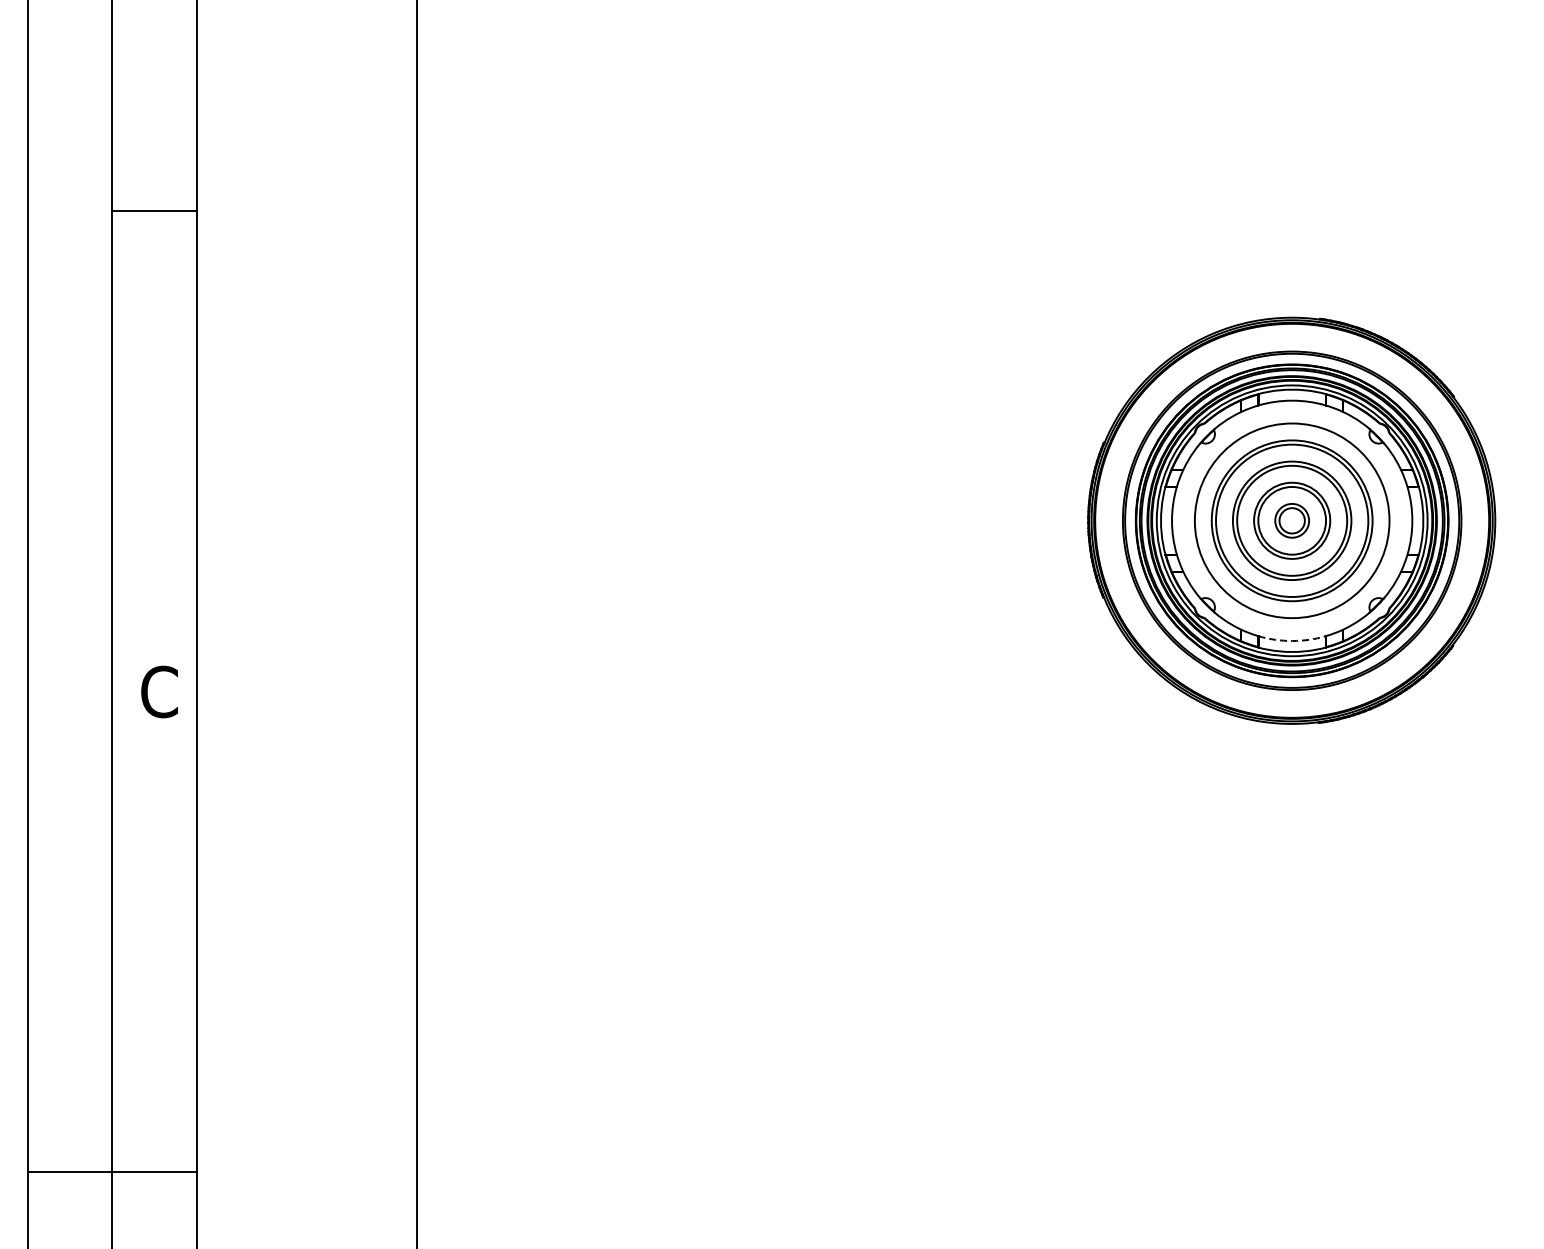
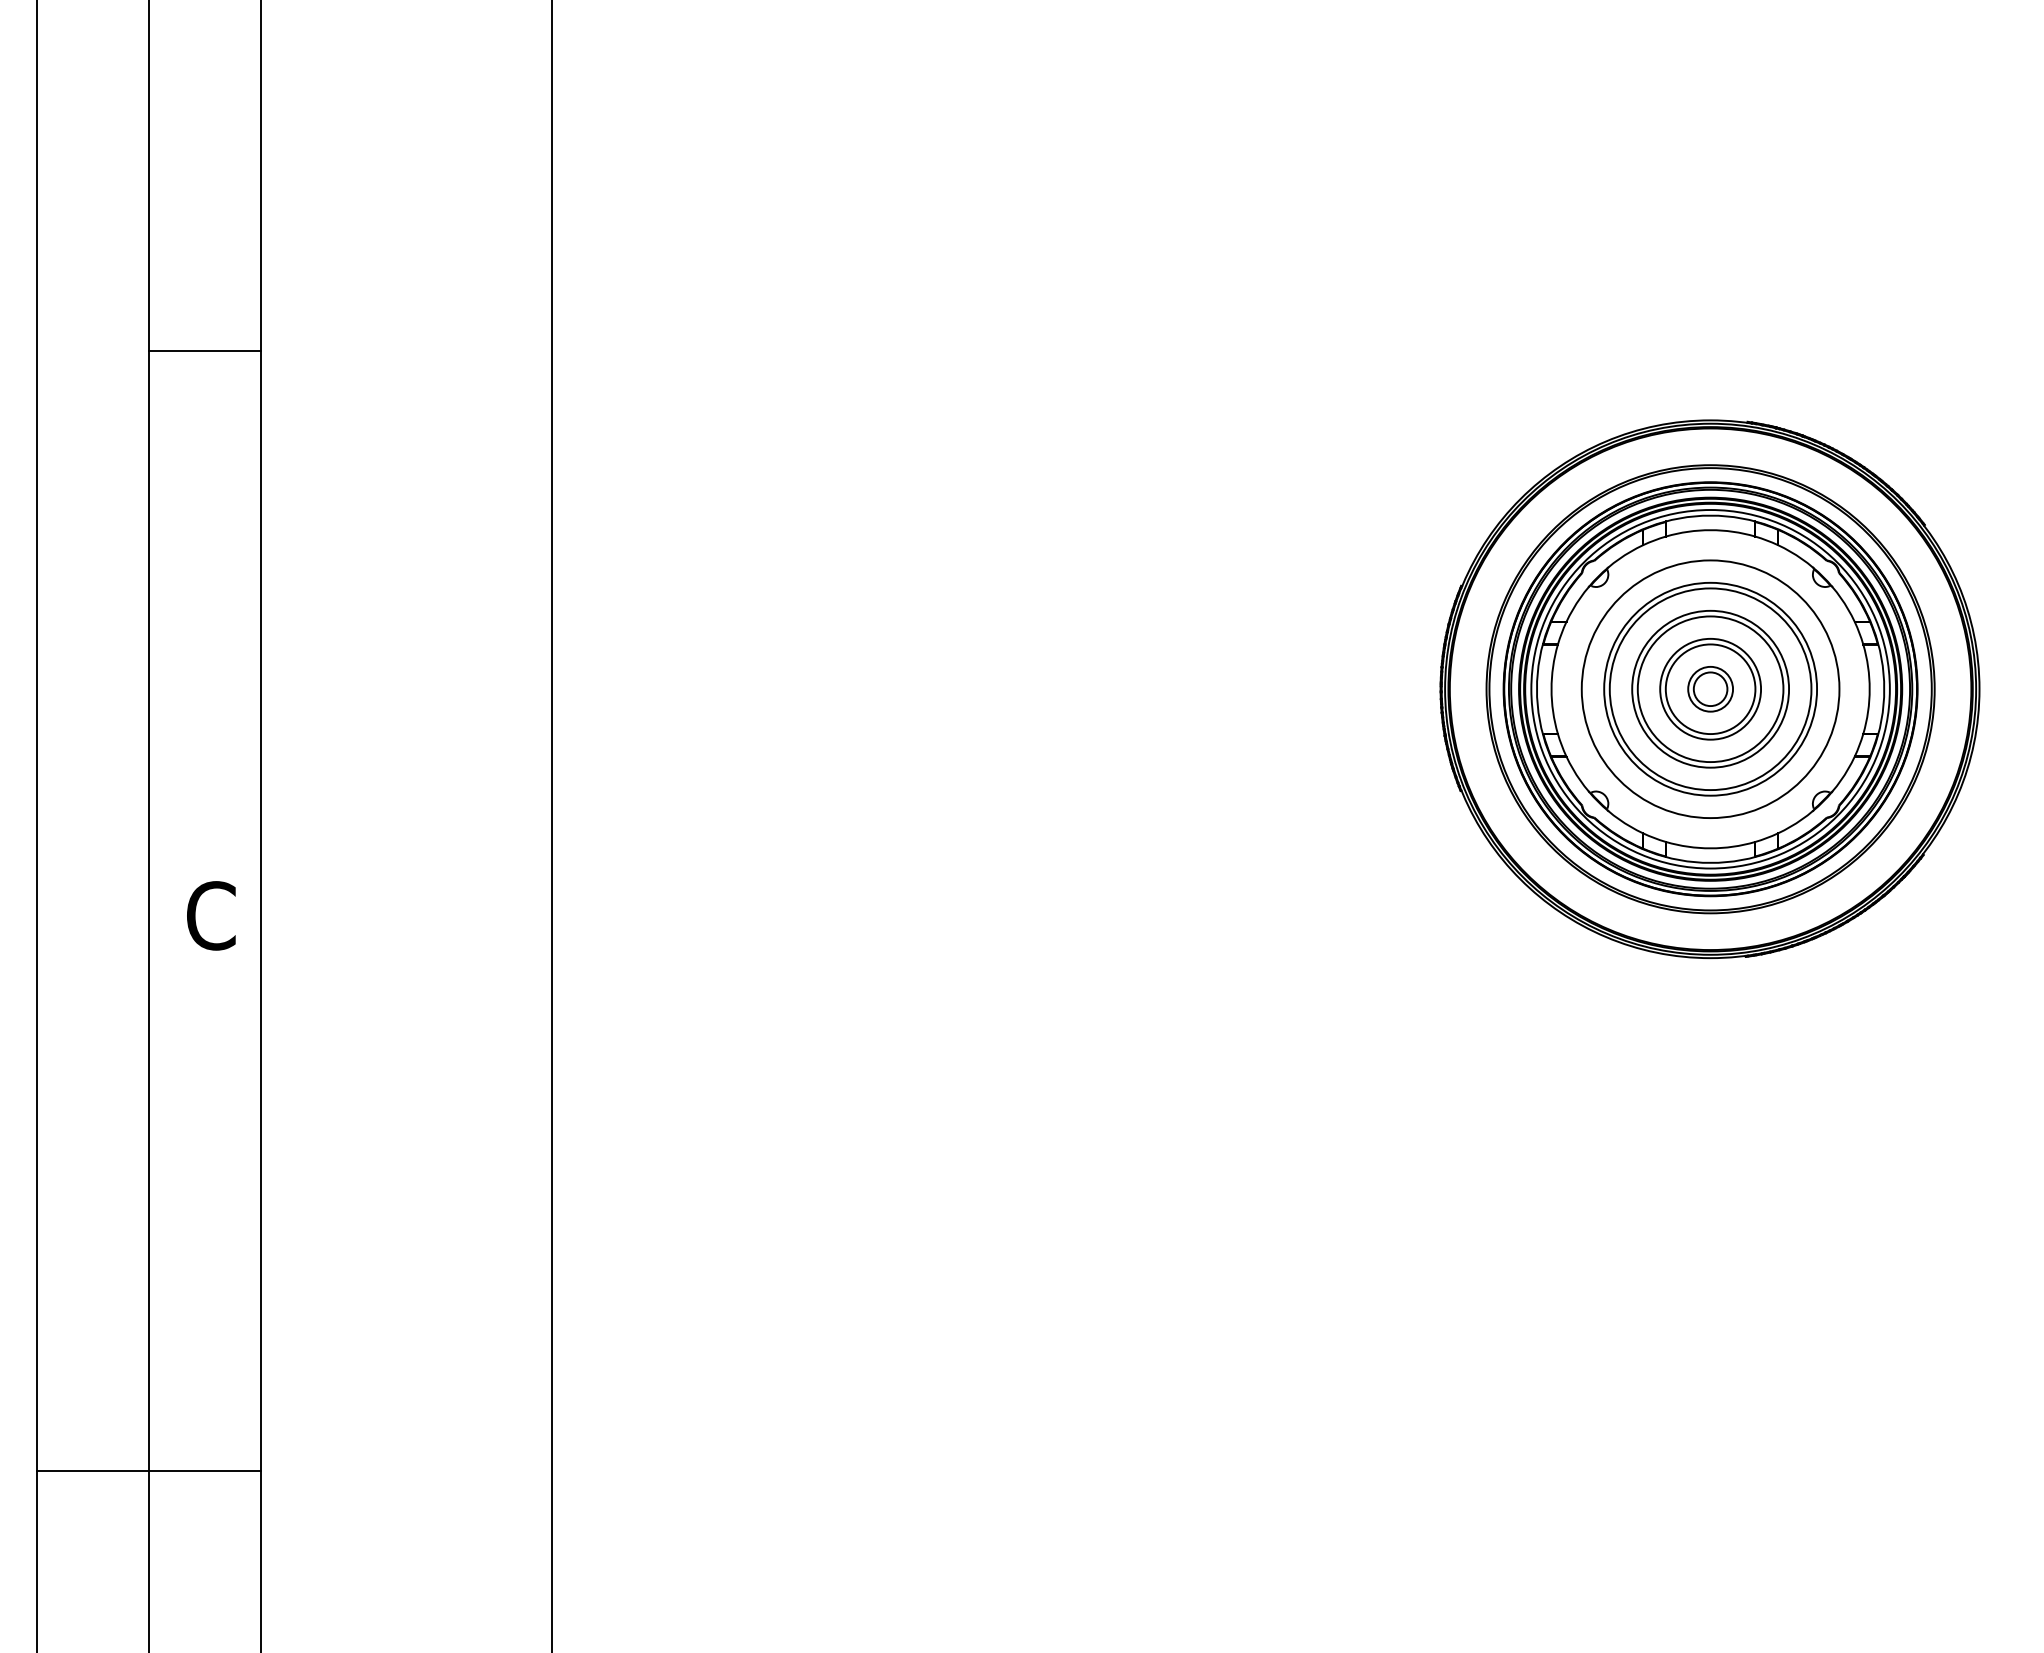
line: (154, 211) -> (204, 351), moved
arc: (1292, 641) -> (1711, 849), dashed -> solid
line: (111, 1172) -> (147, 1471), moved

